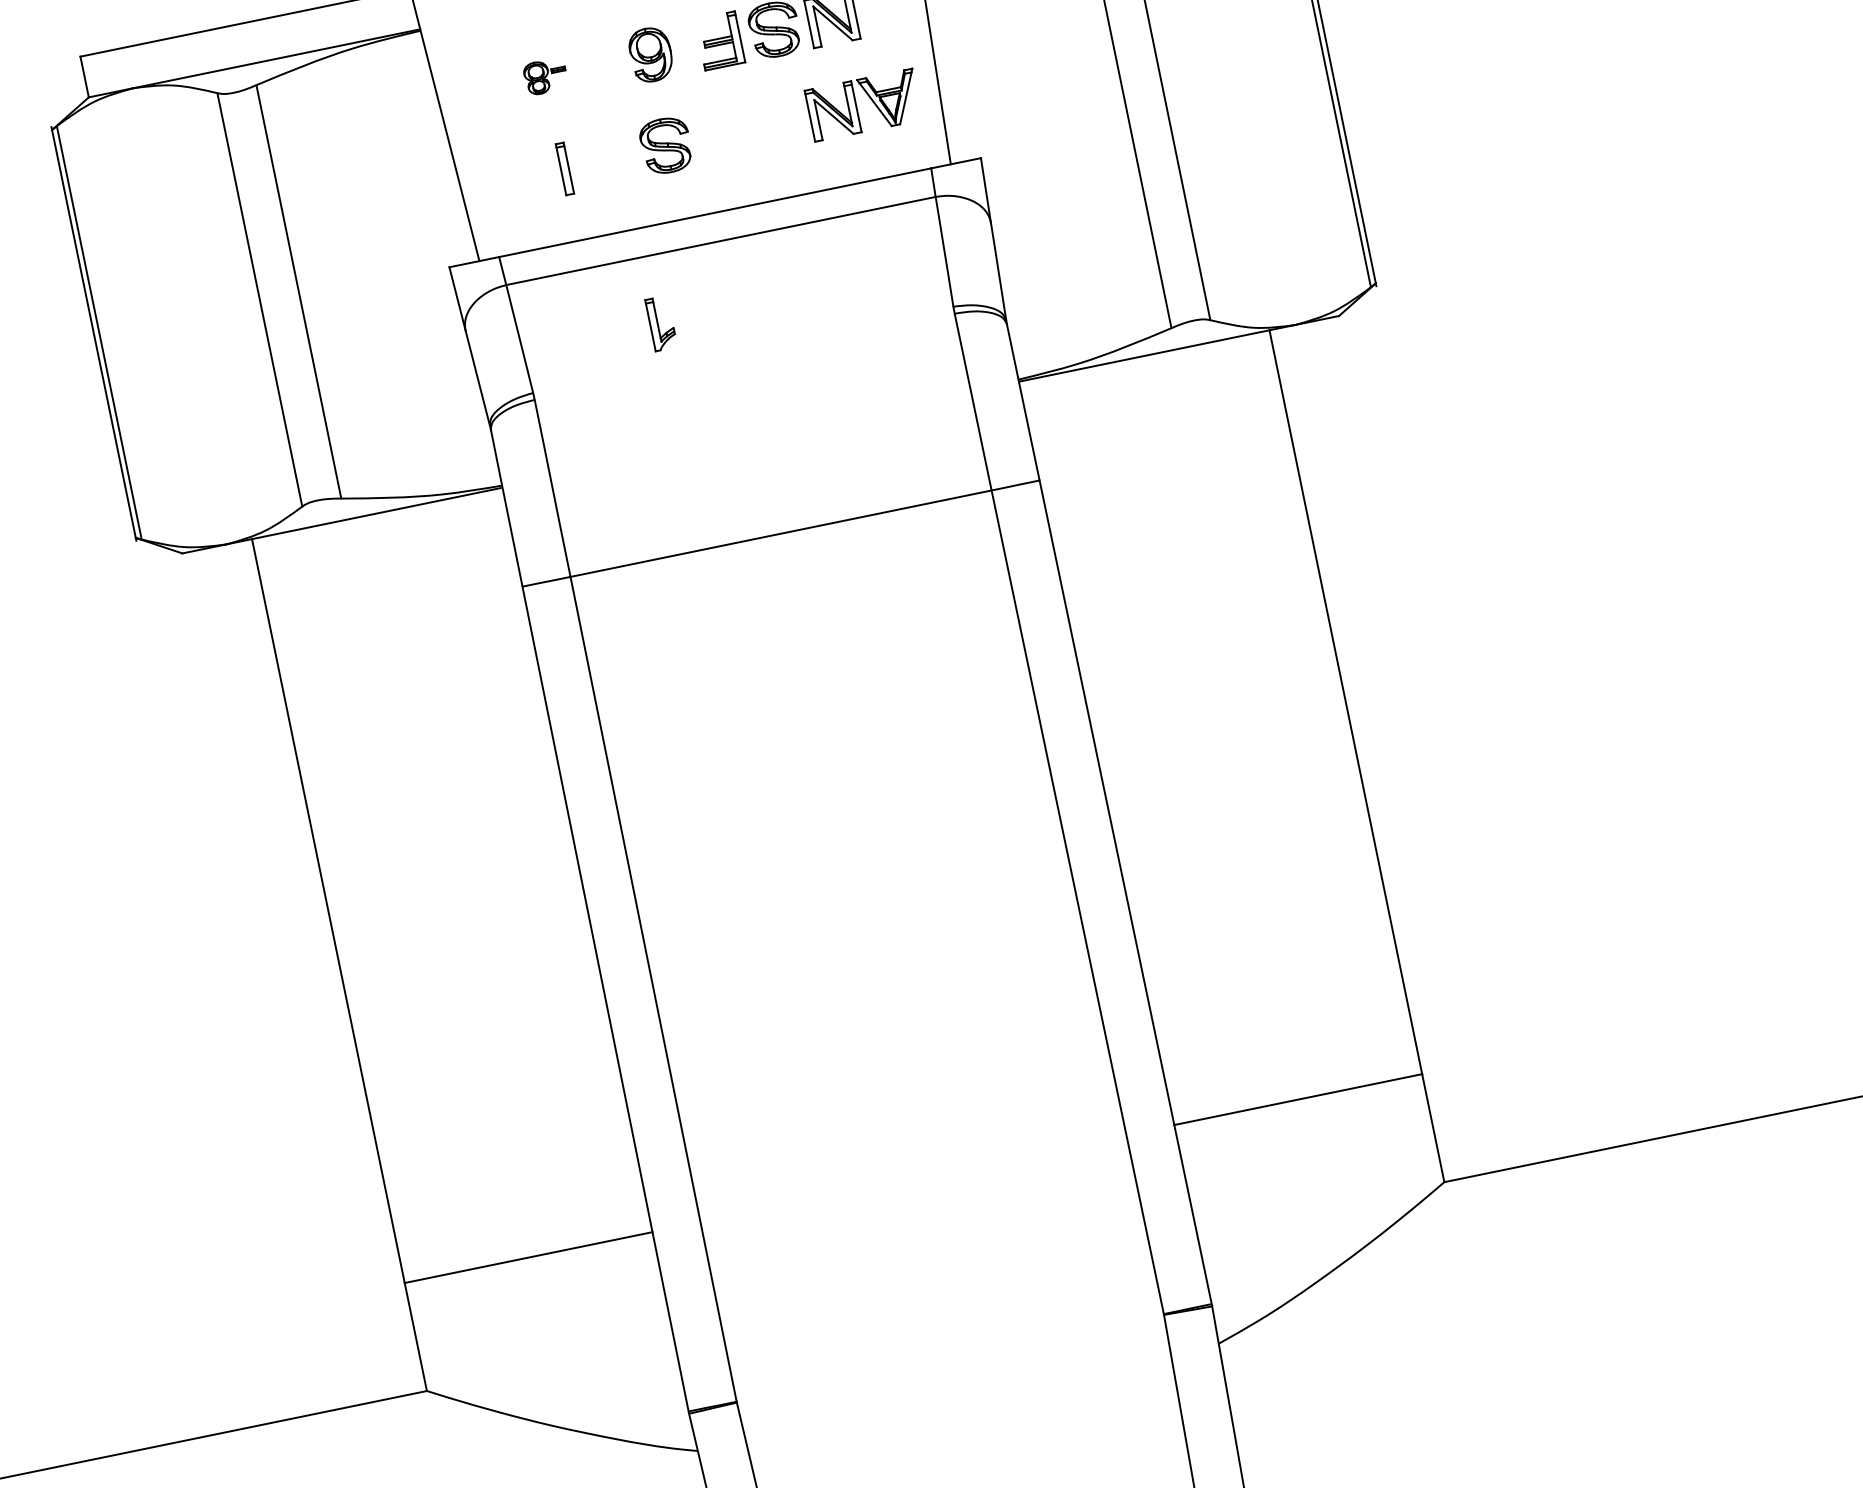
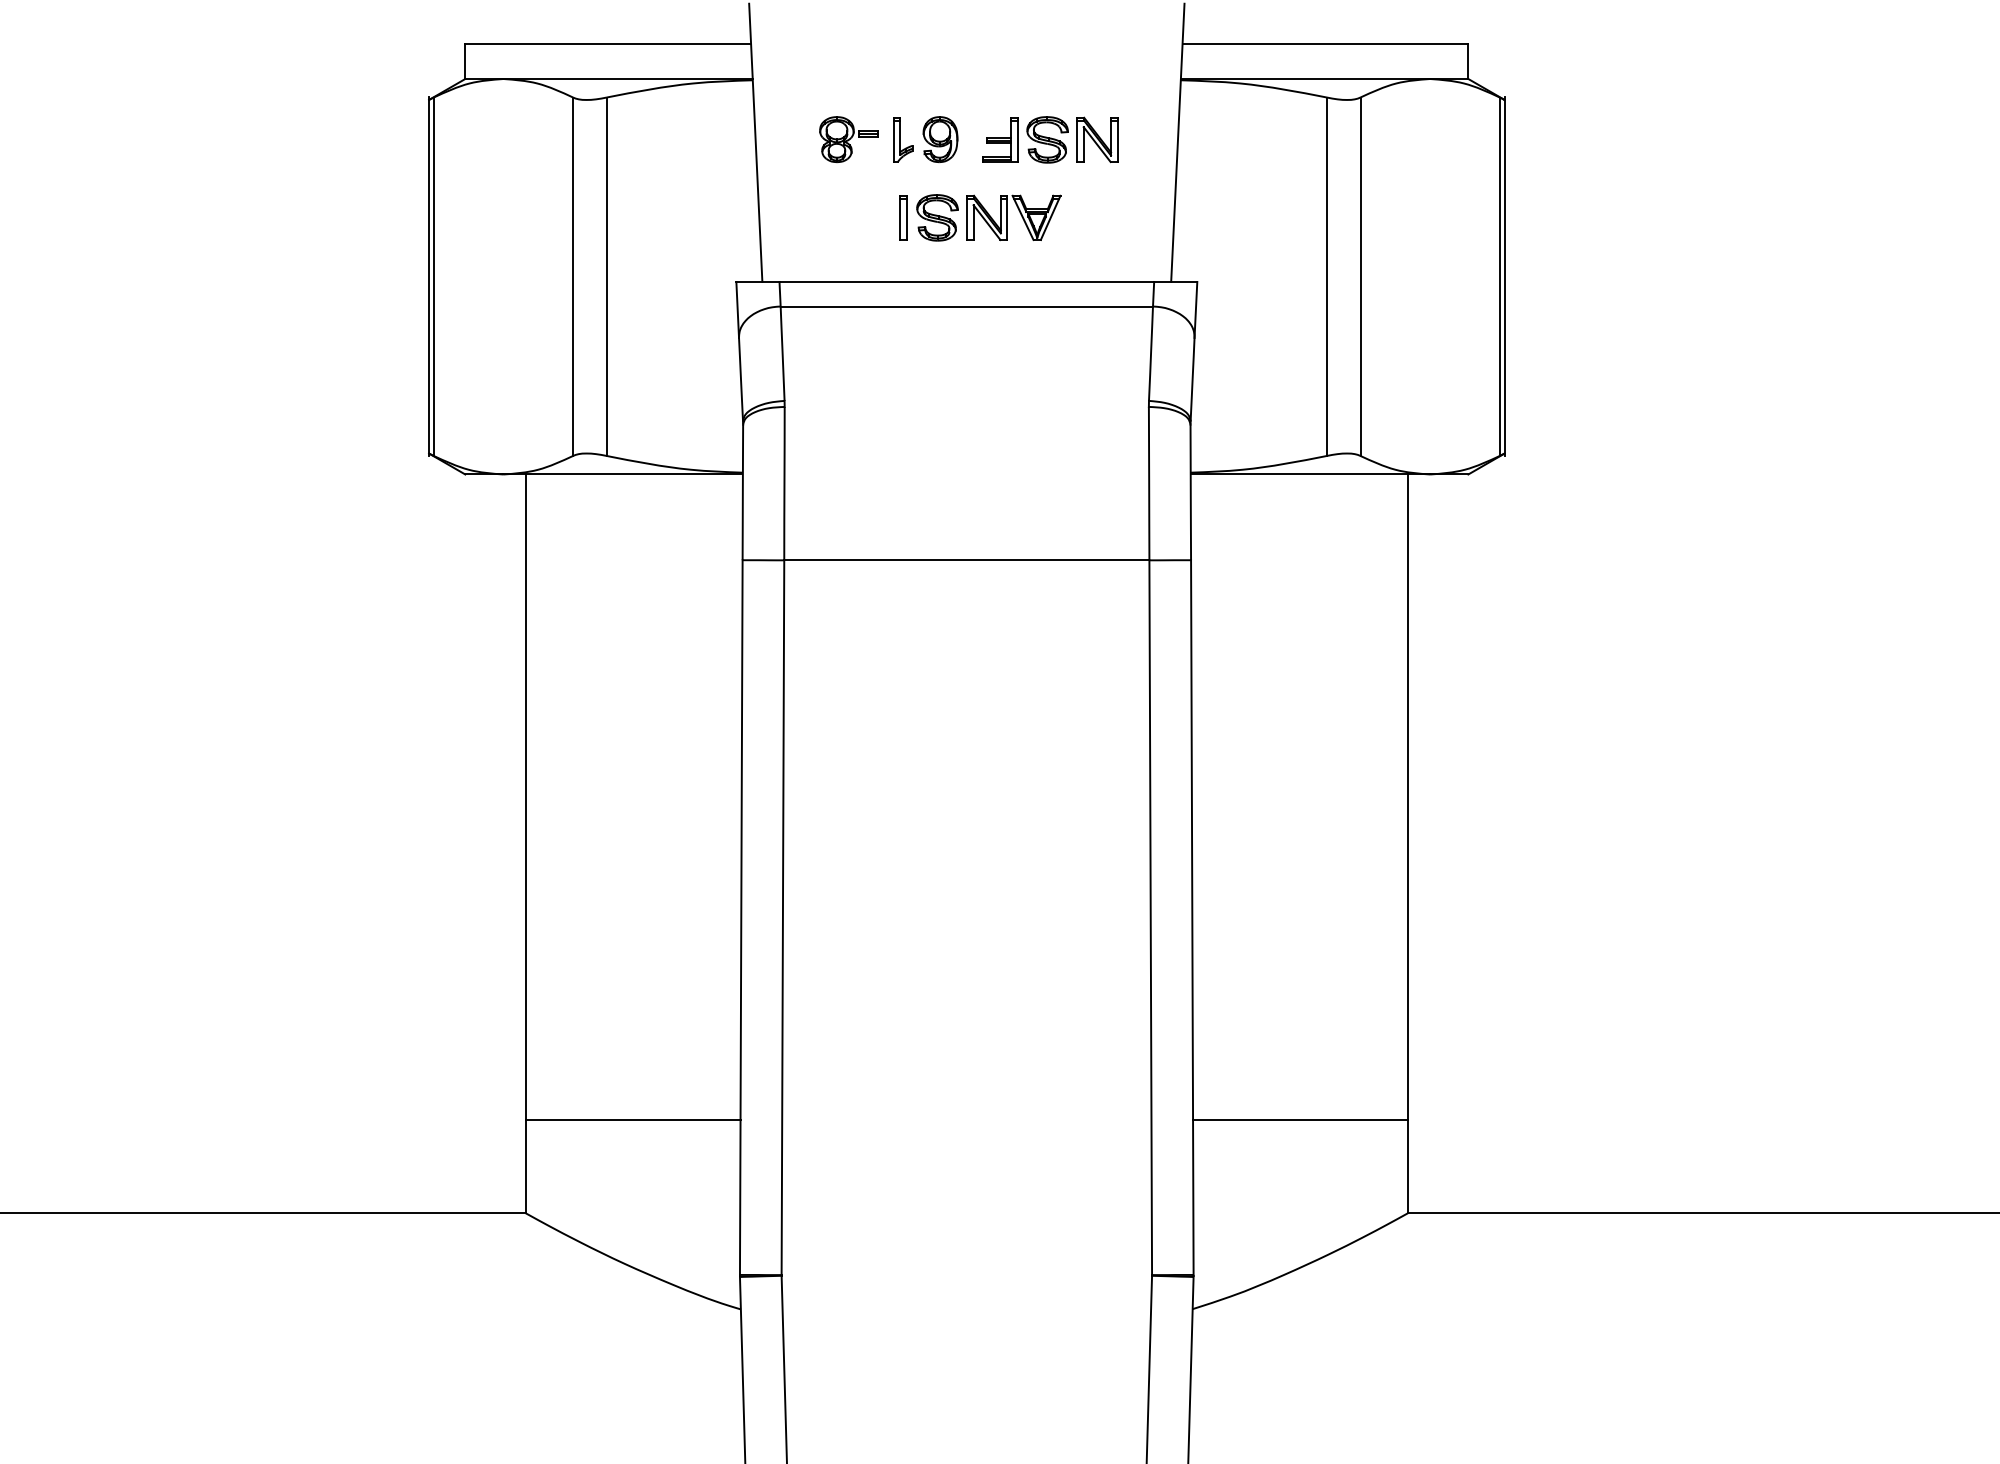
part: (545, 76) -> (848, 139), size x1.67
part: (863, 104) -> (1013, 217), moved
part: (565, 168) -> (903, 217), moved
part: (661, 322) -> (903, 139), moved

